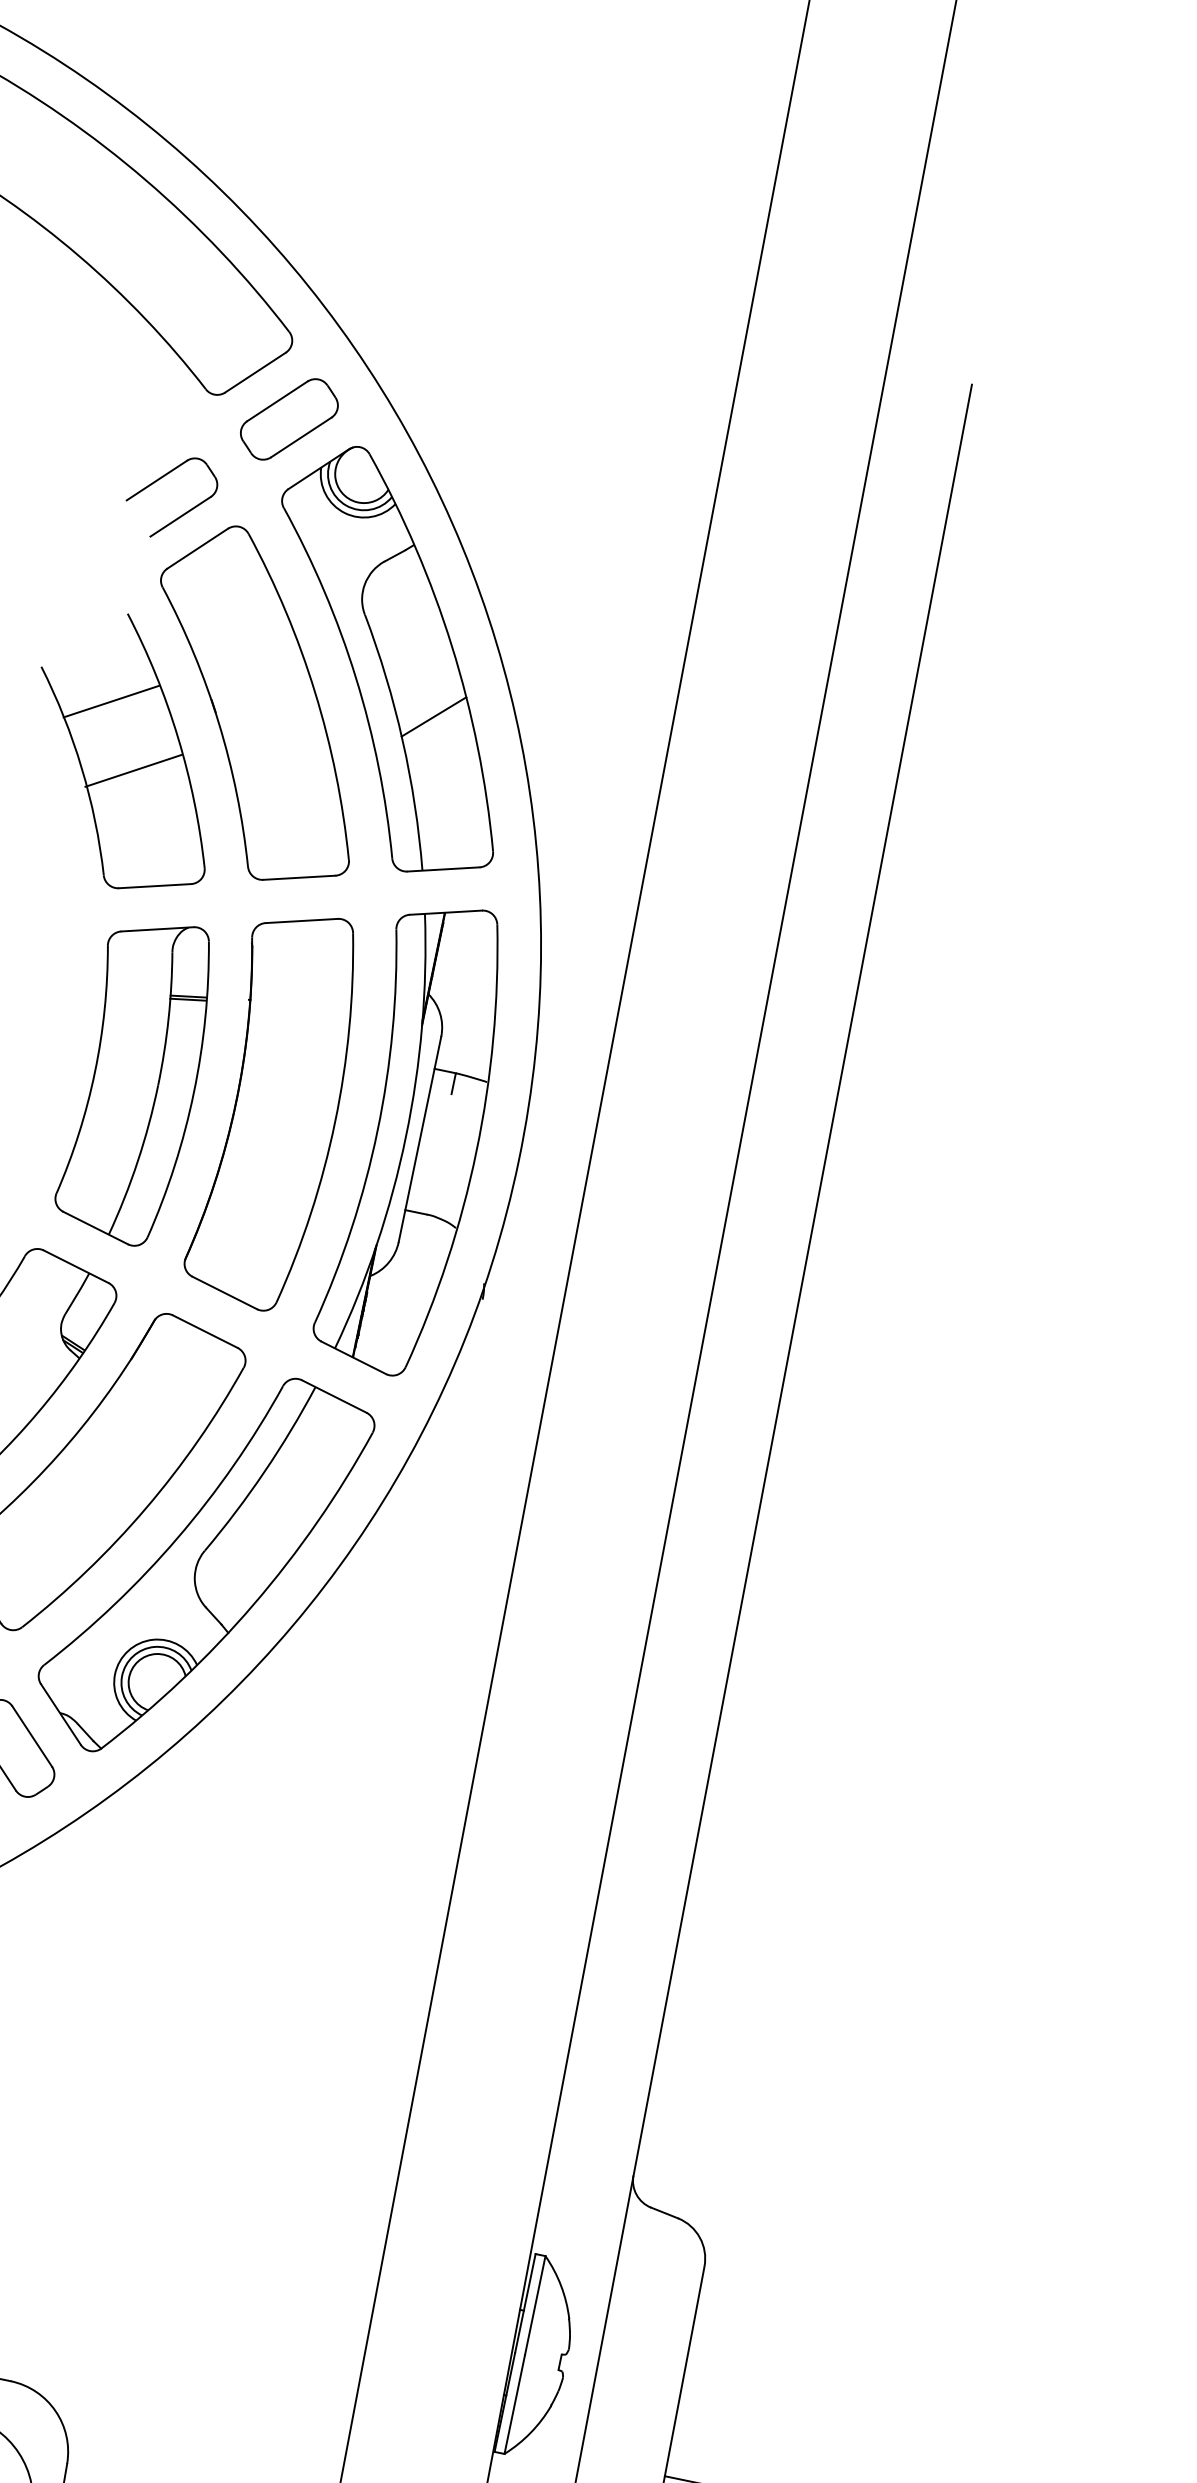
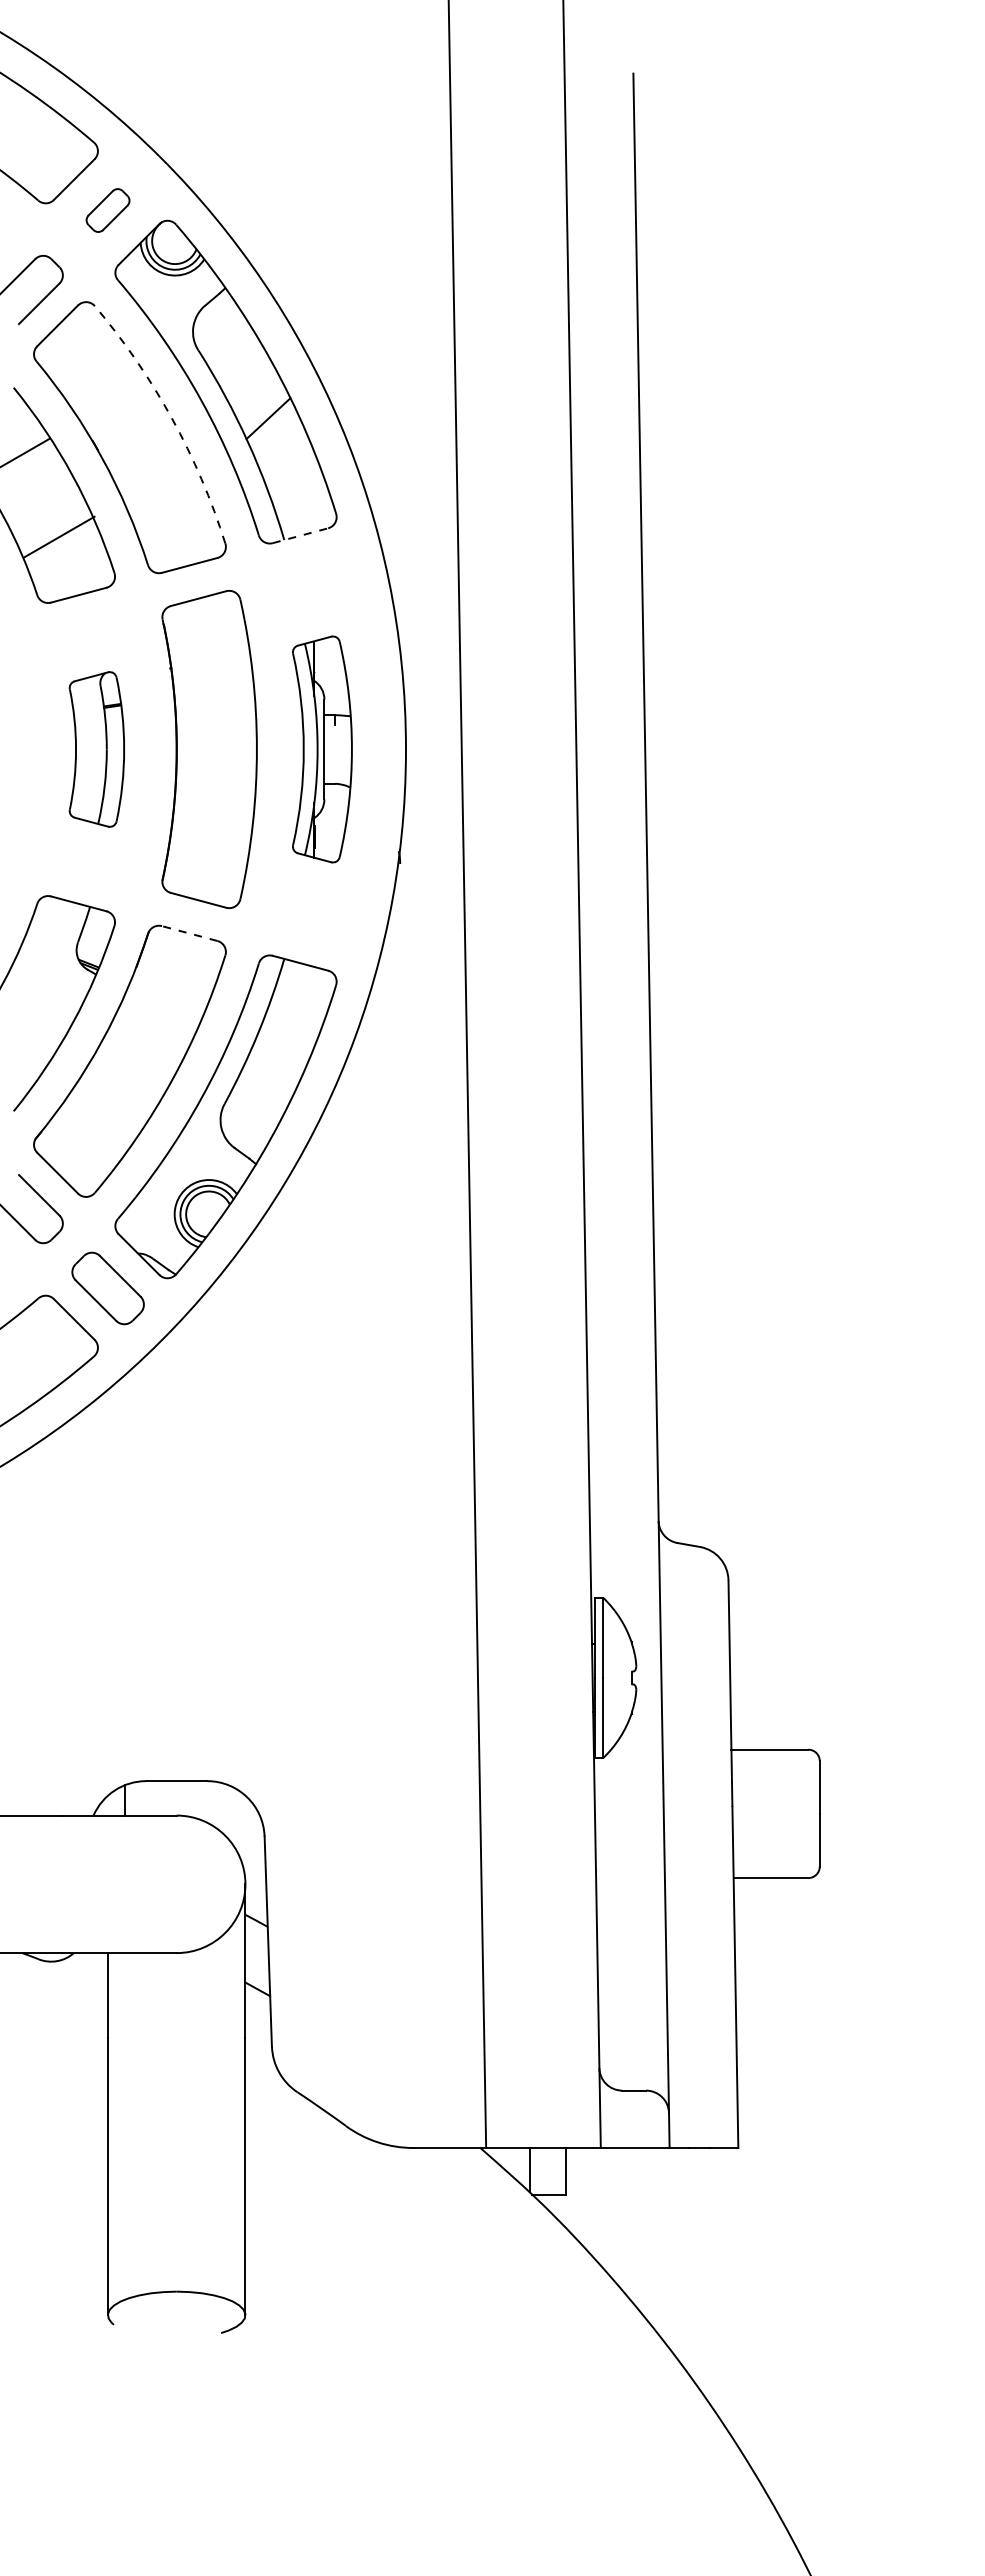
part: (288, 419) -> (107, 210), size x0.6
arc: (314, 691) -> (171, 418), solid -> dashed
line: (133, 770) -> (59, 536), moved
line: (443, 869) -> (300, 535), solid -> dashed
part: (137, 1080) -> (96, 749), size x0.6
part: (416, 1138) -> (322, 749), size x0.6
line: (205, 1331) -> (189, 933), solid -> dashed

